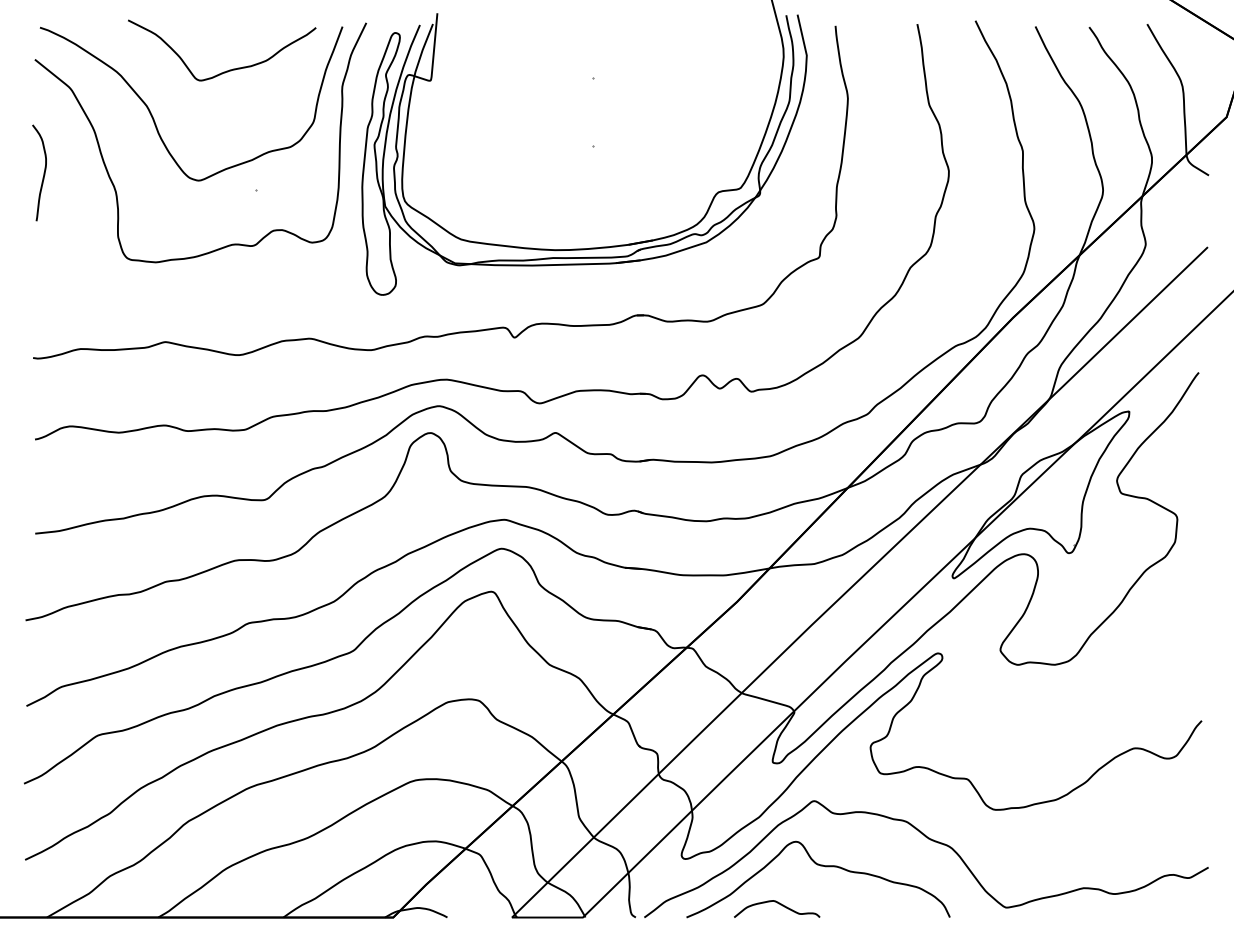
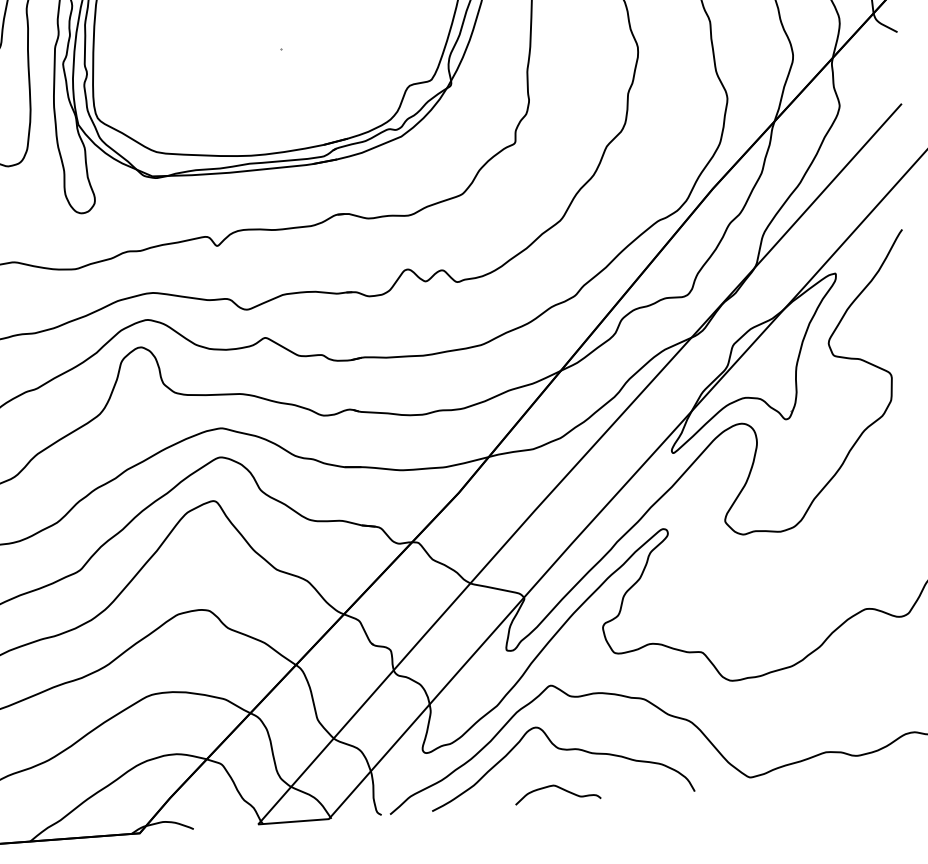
curve: (778, 904) -> (558, 788), moved

